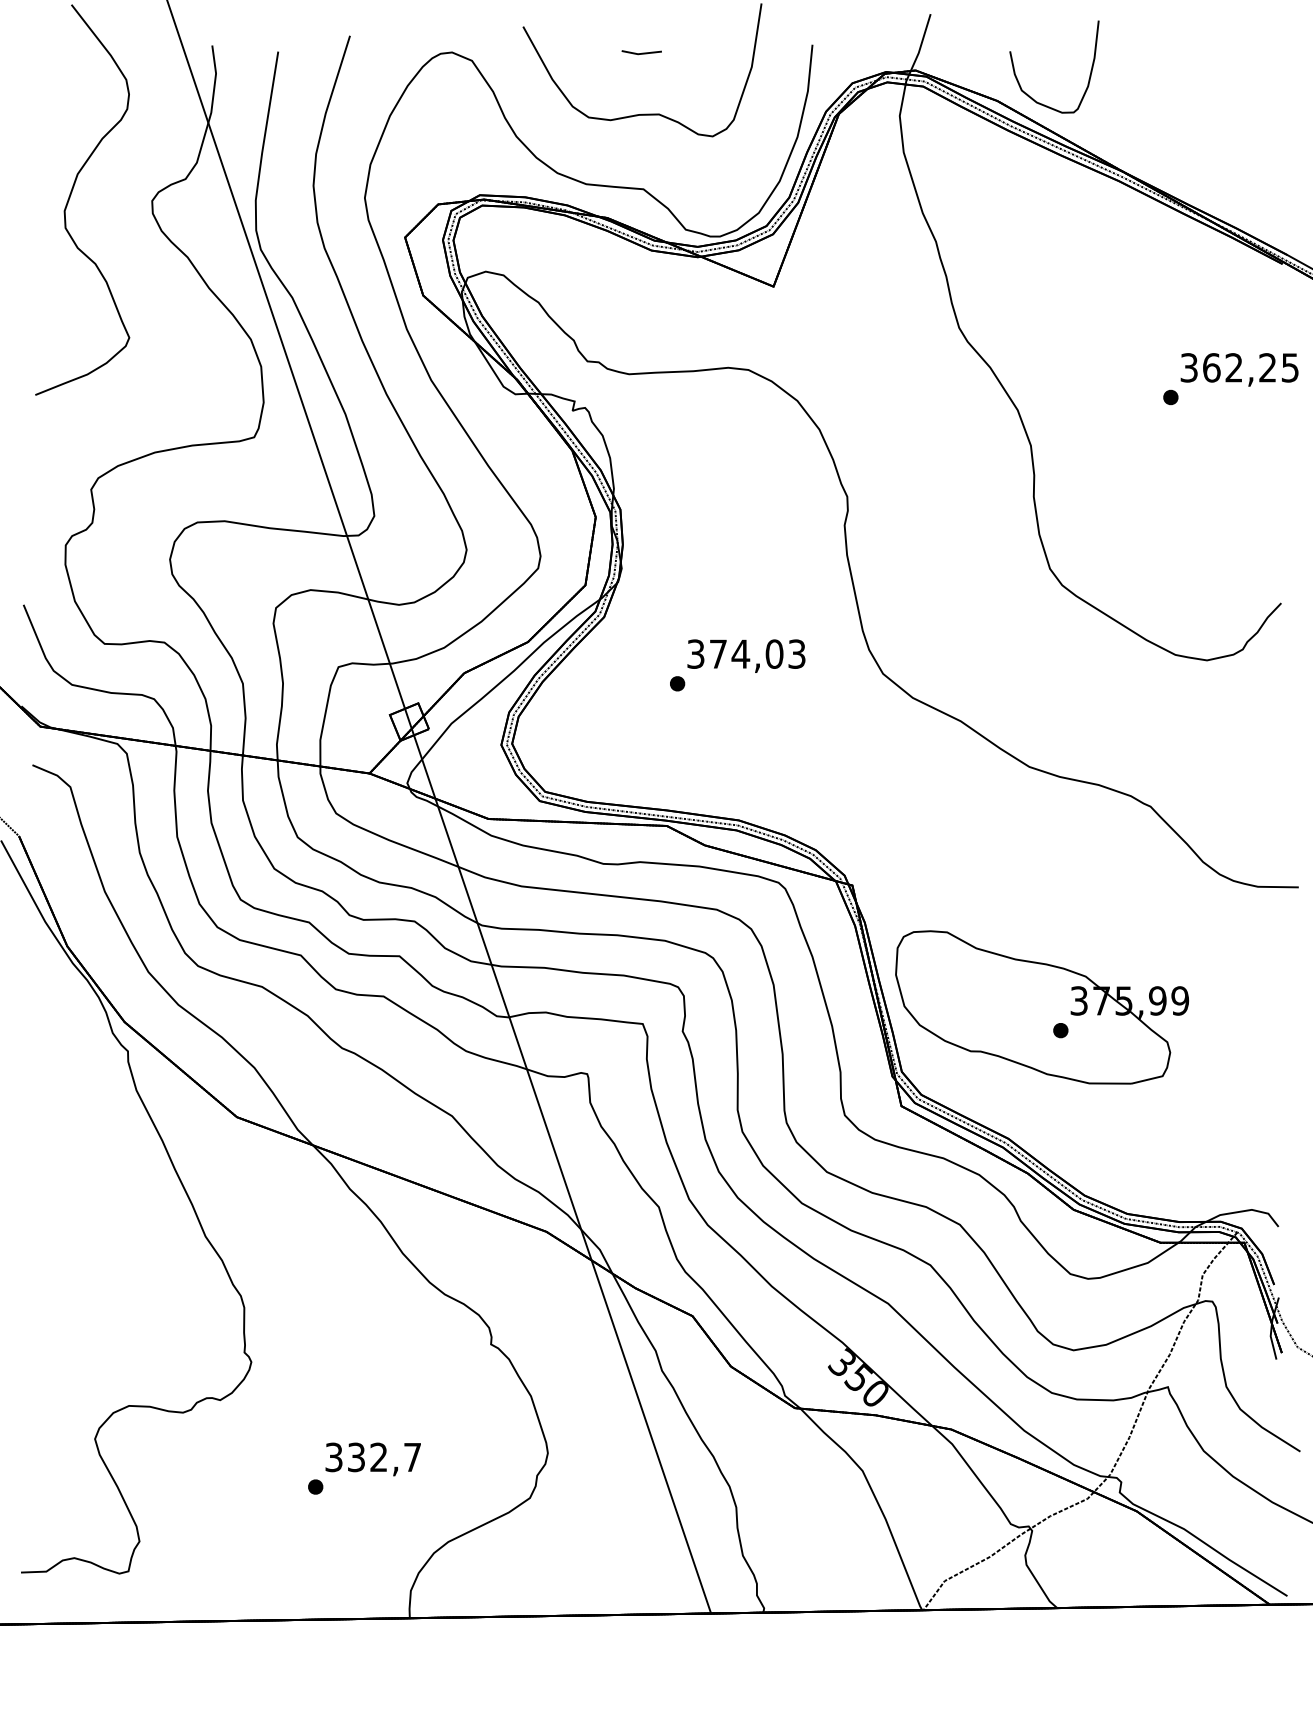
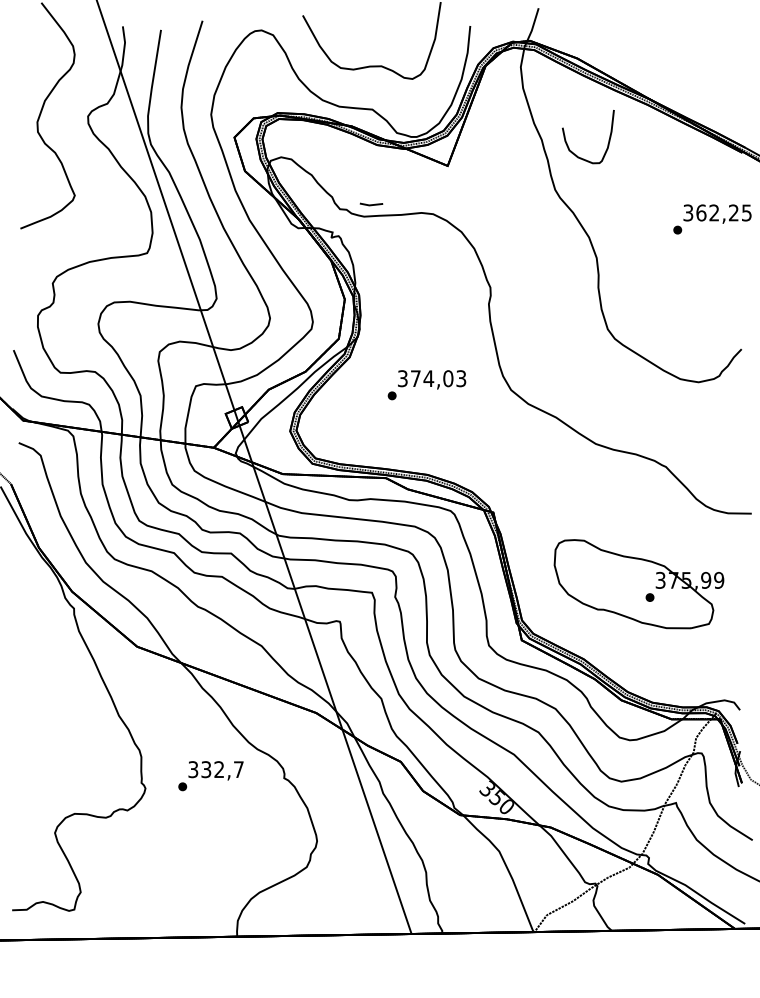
line: (641, 52) -> (371, 204), moved
curve: (1089, 71) -> (608, 139), moved
part: (1040, 1007) -> (638, 584), moved
text: (363, 1469) -> (210, 776), moved

